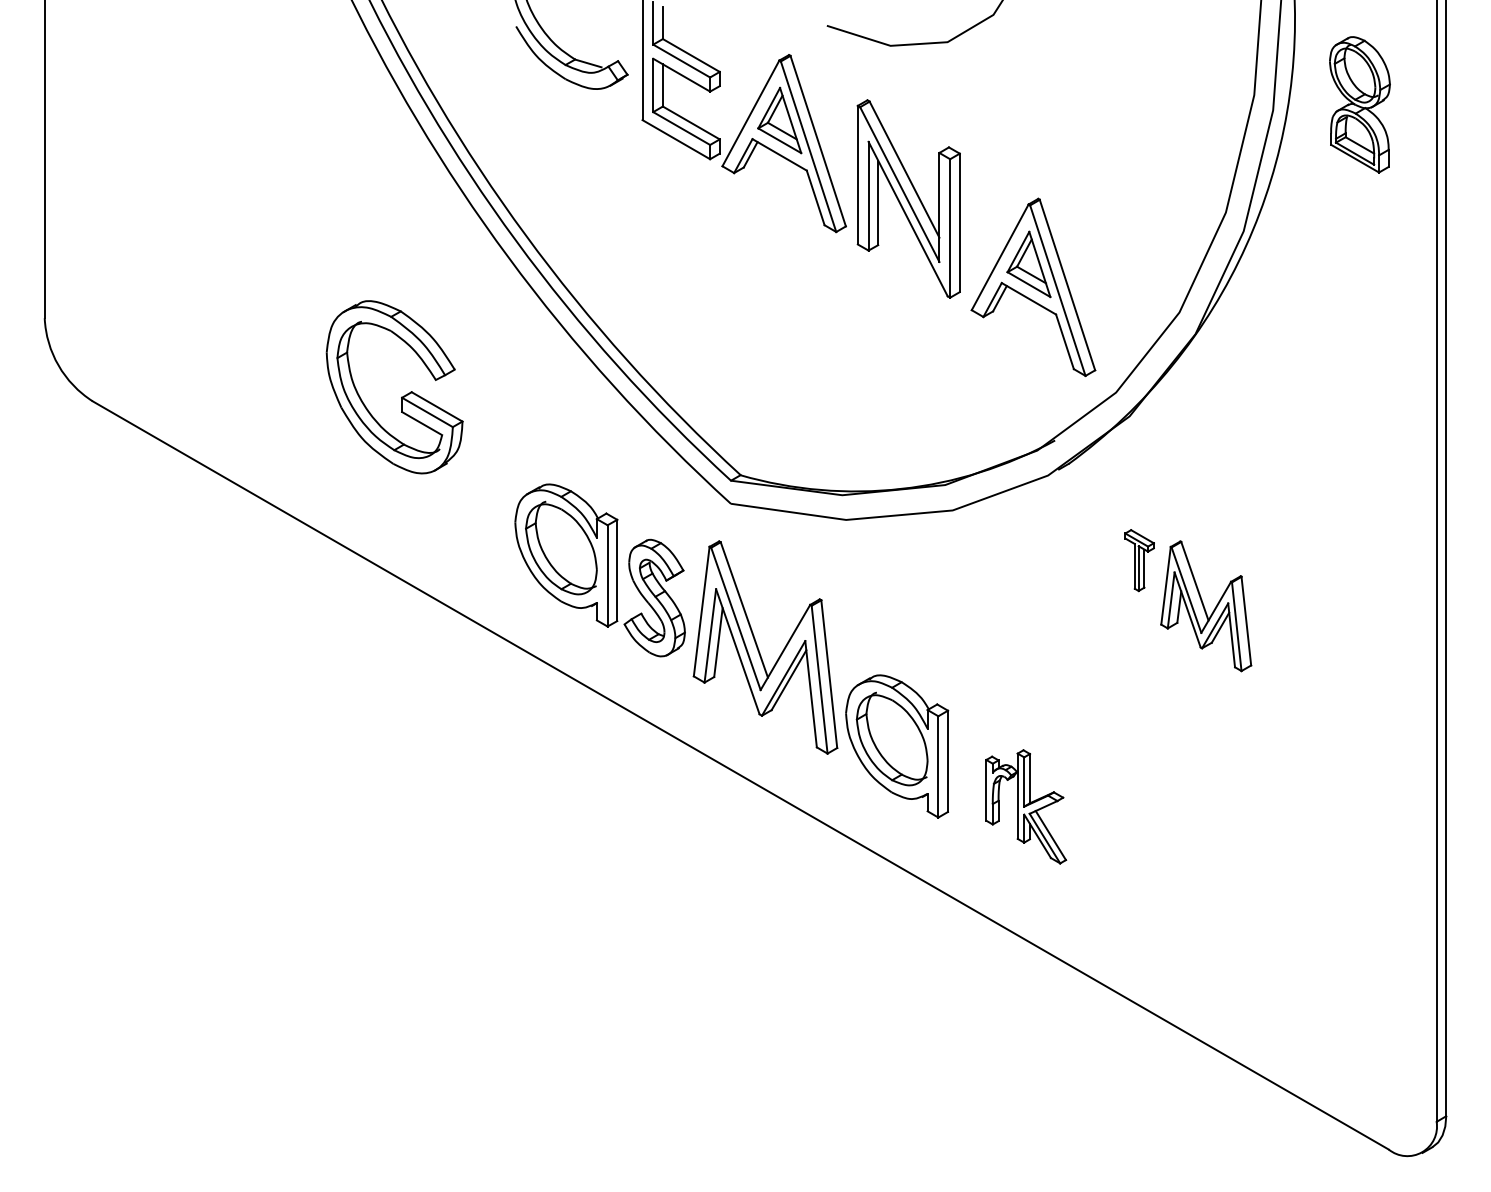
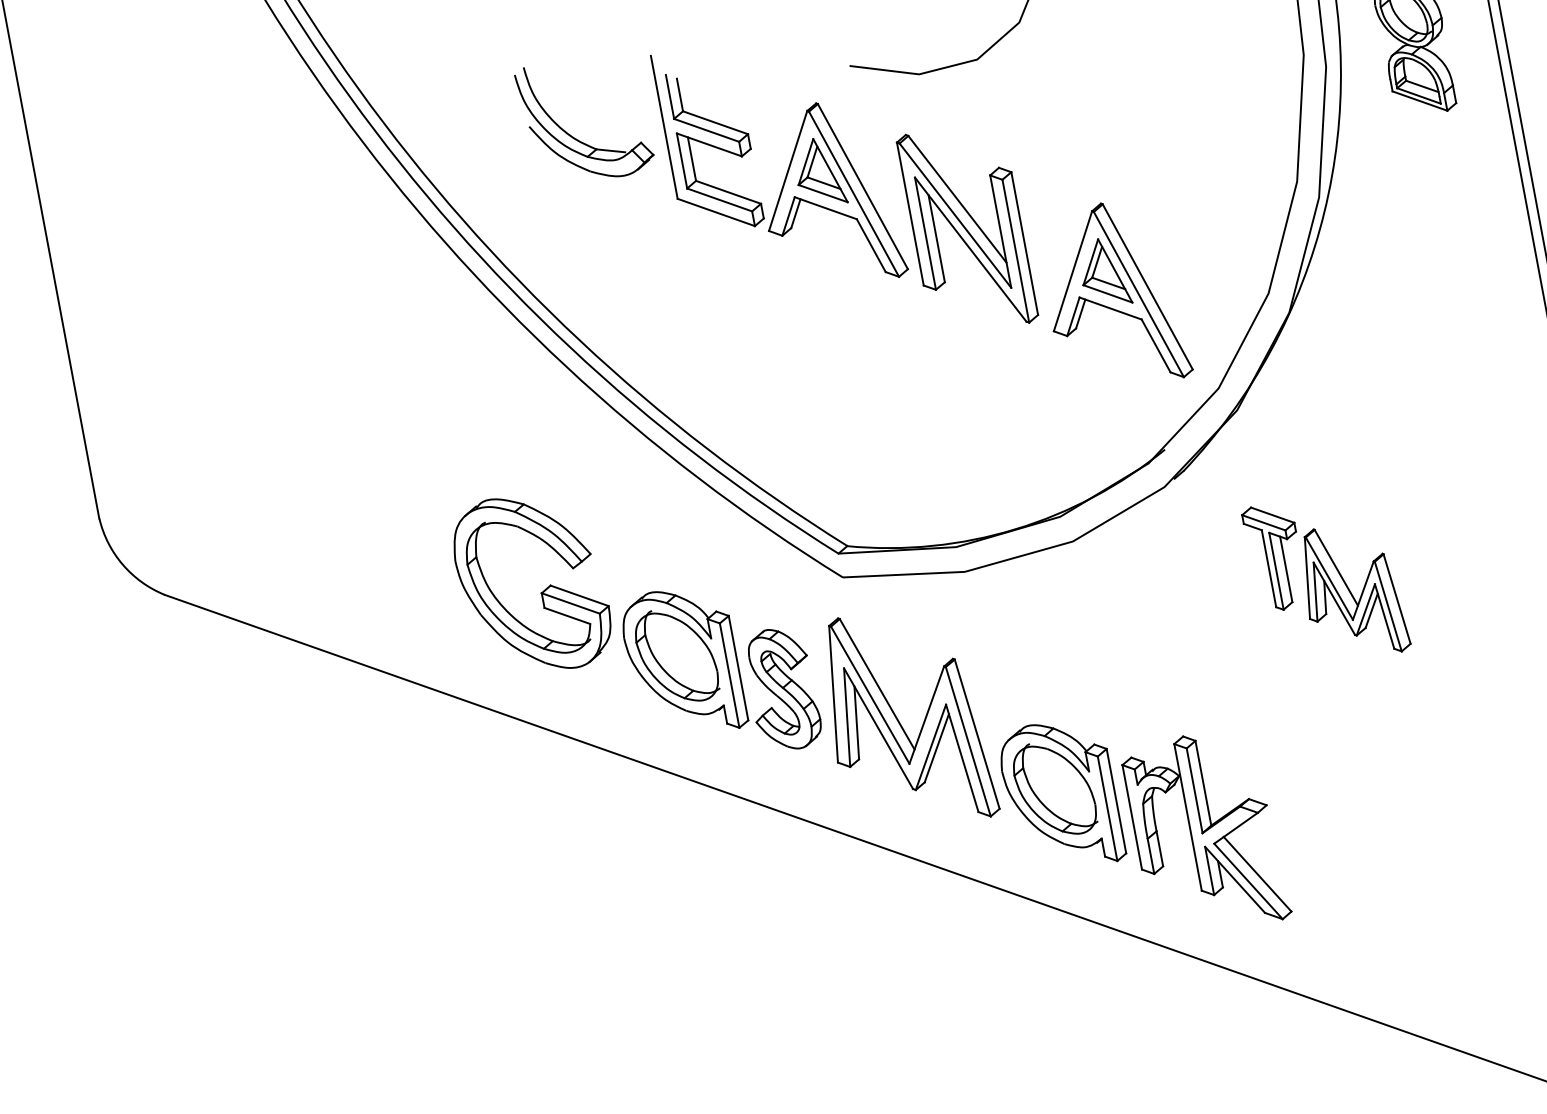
part: (401, 396) -> (540, 592), moved
part: (1139, 560) -> (1275, 557), size x1.67
part: (1025, 806) -> (1205, 832), size x1.67

